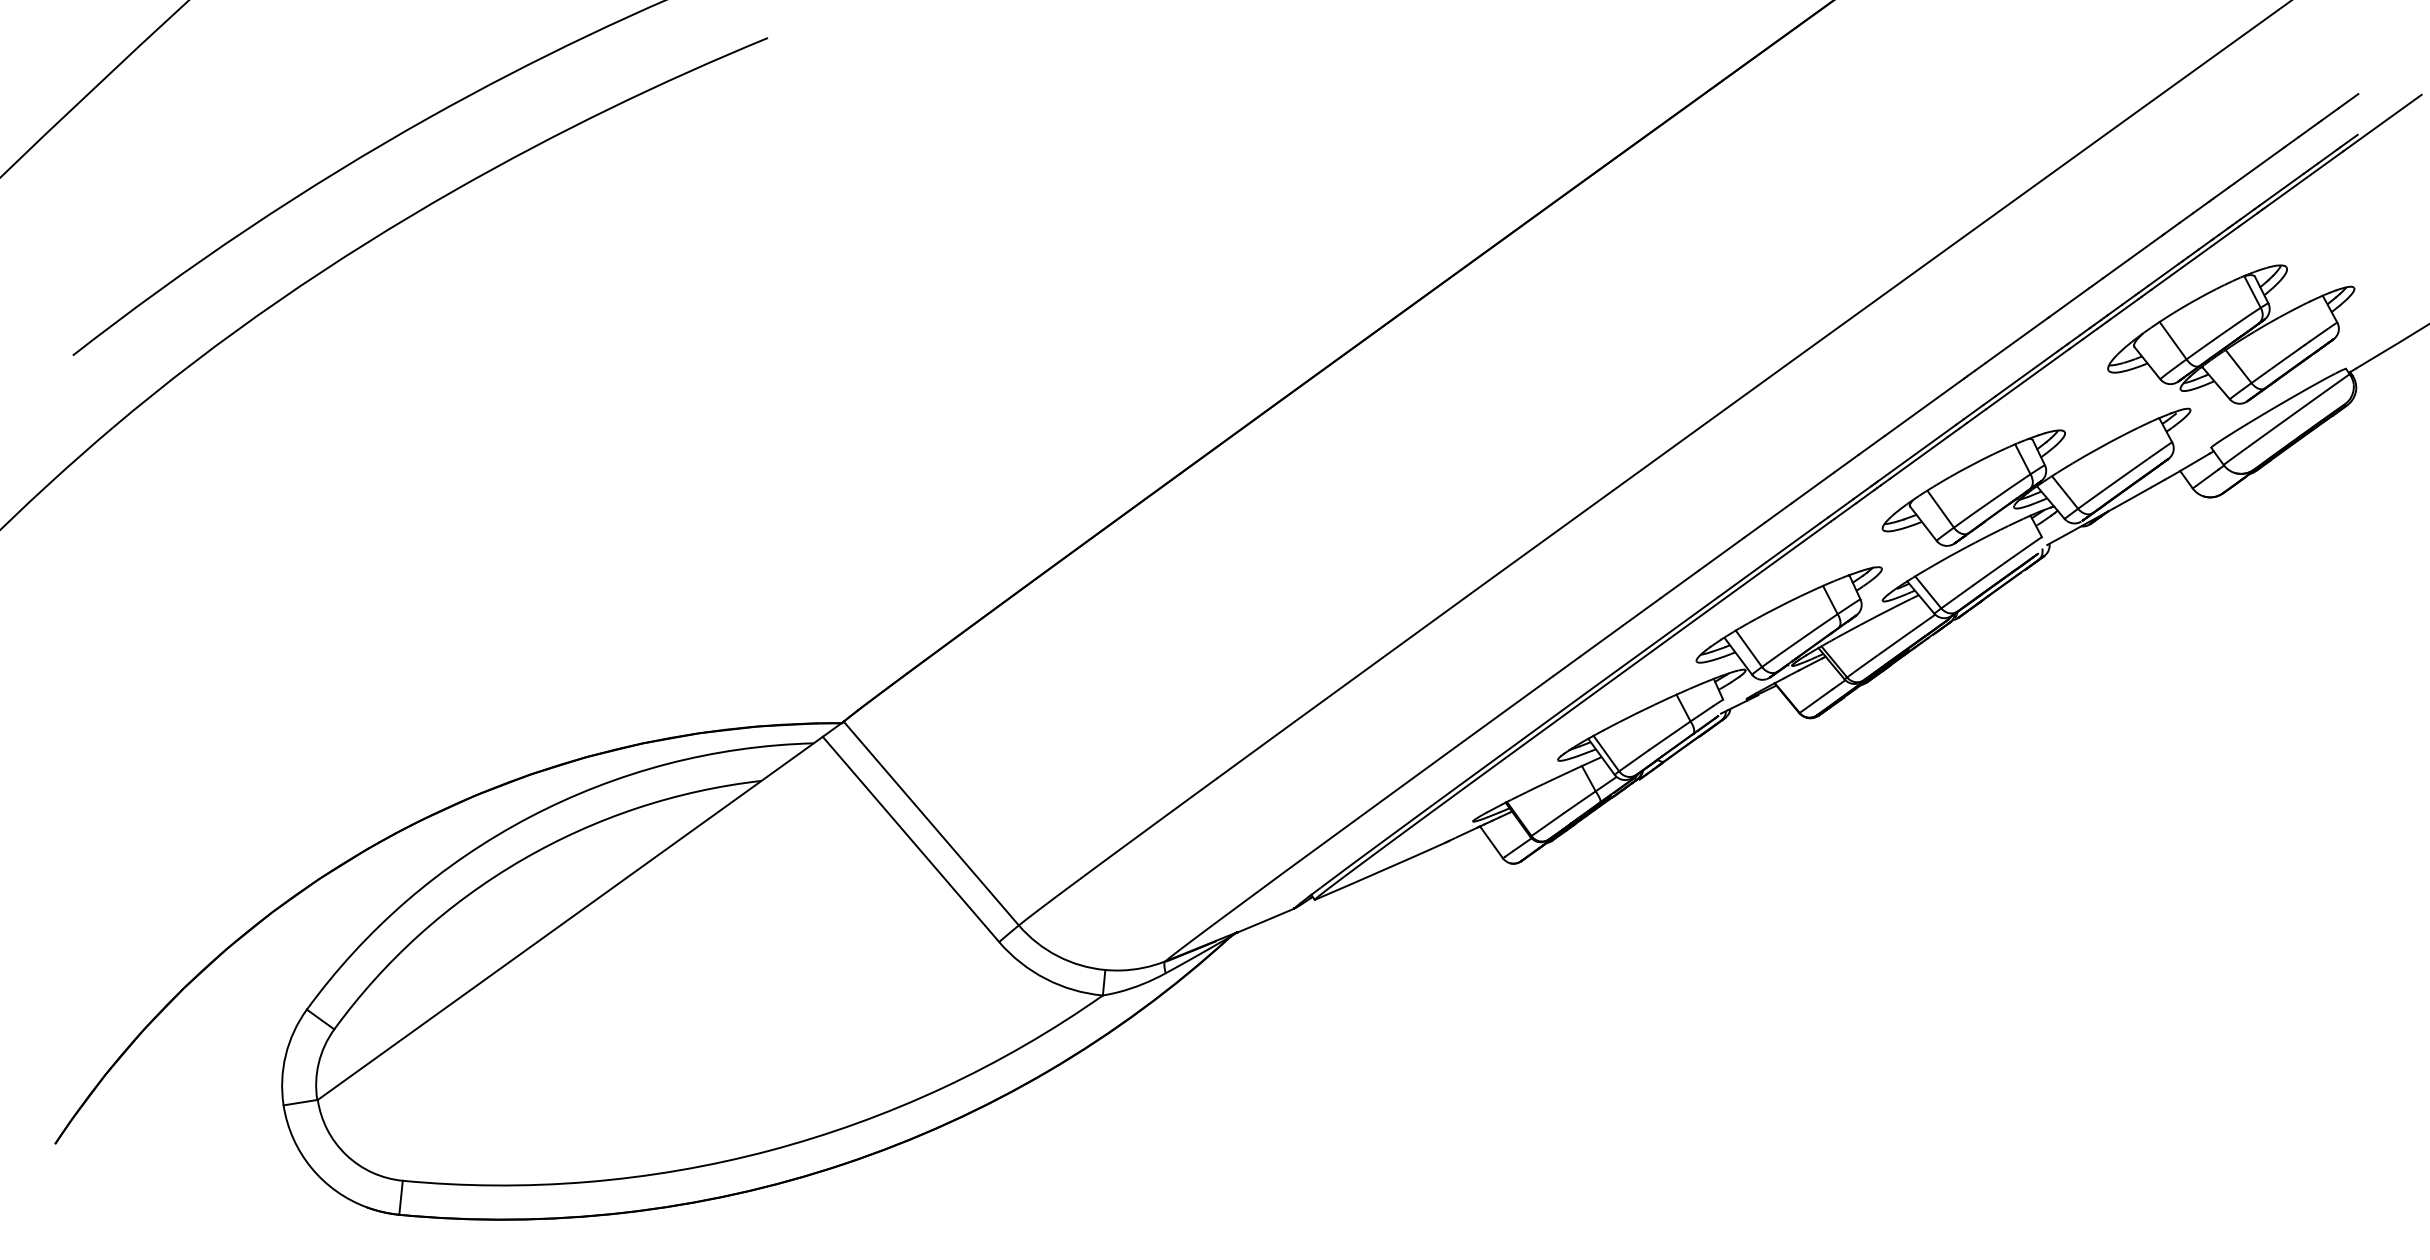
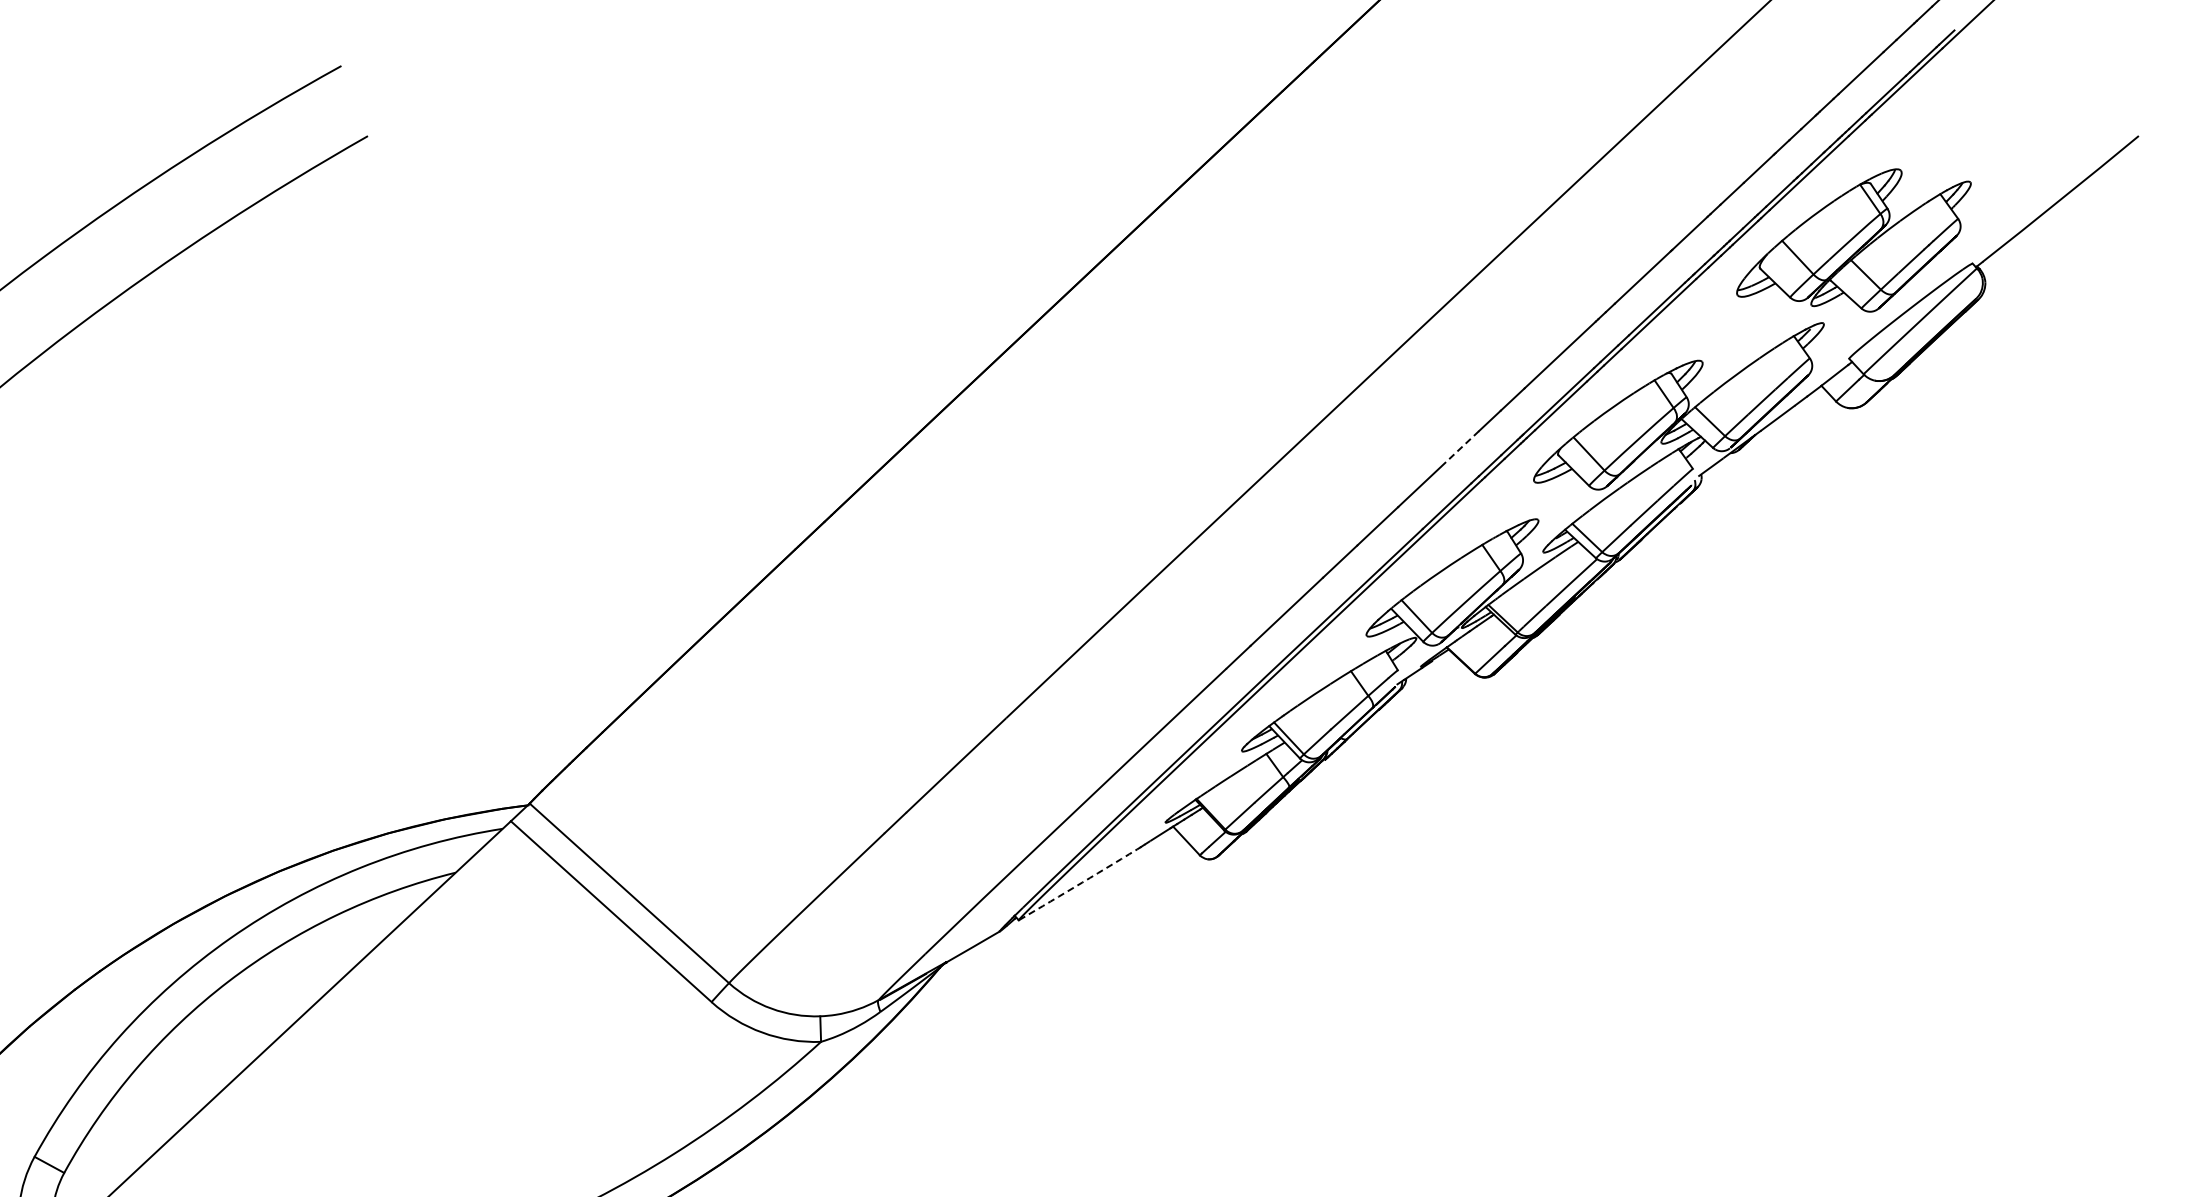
line: (1812, 488) -> (1459, 449), solid -> dashed
arc: (1382, 870) -> (1082, 882), solid -> dashed

